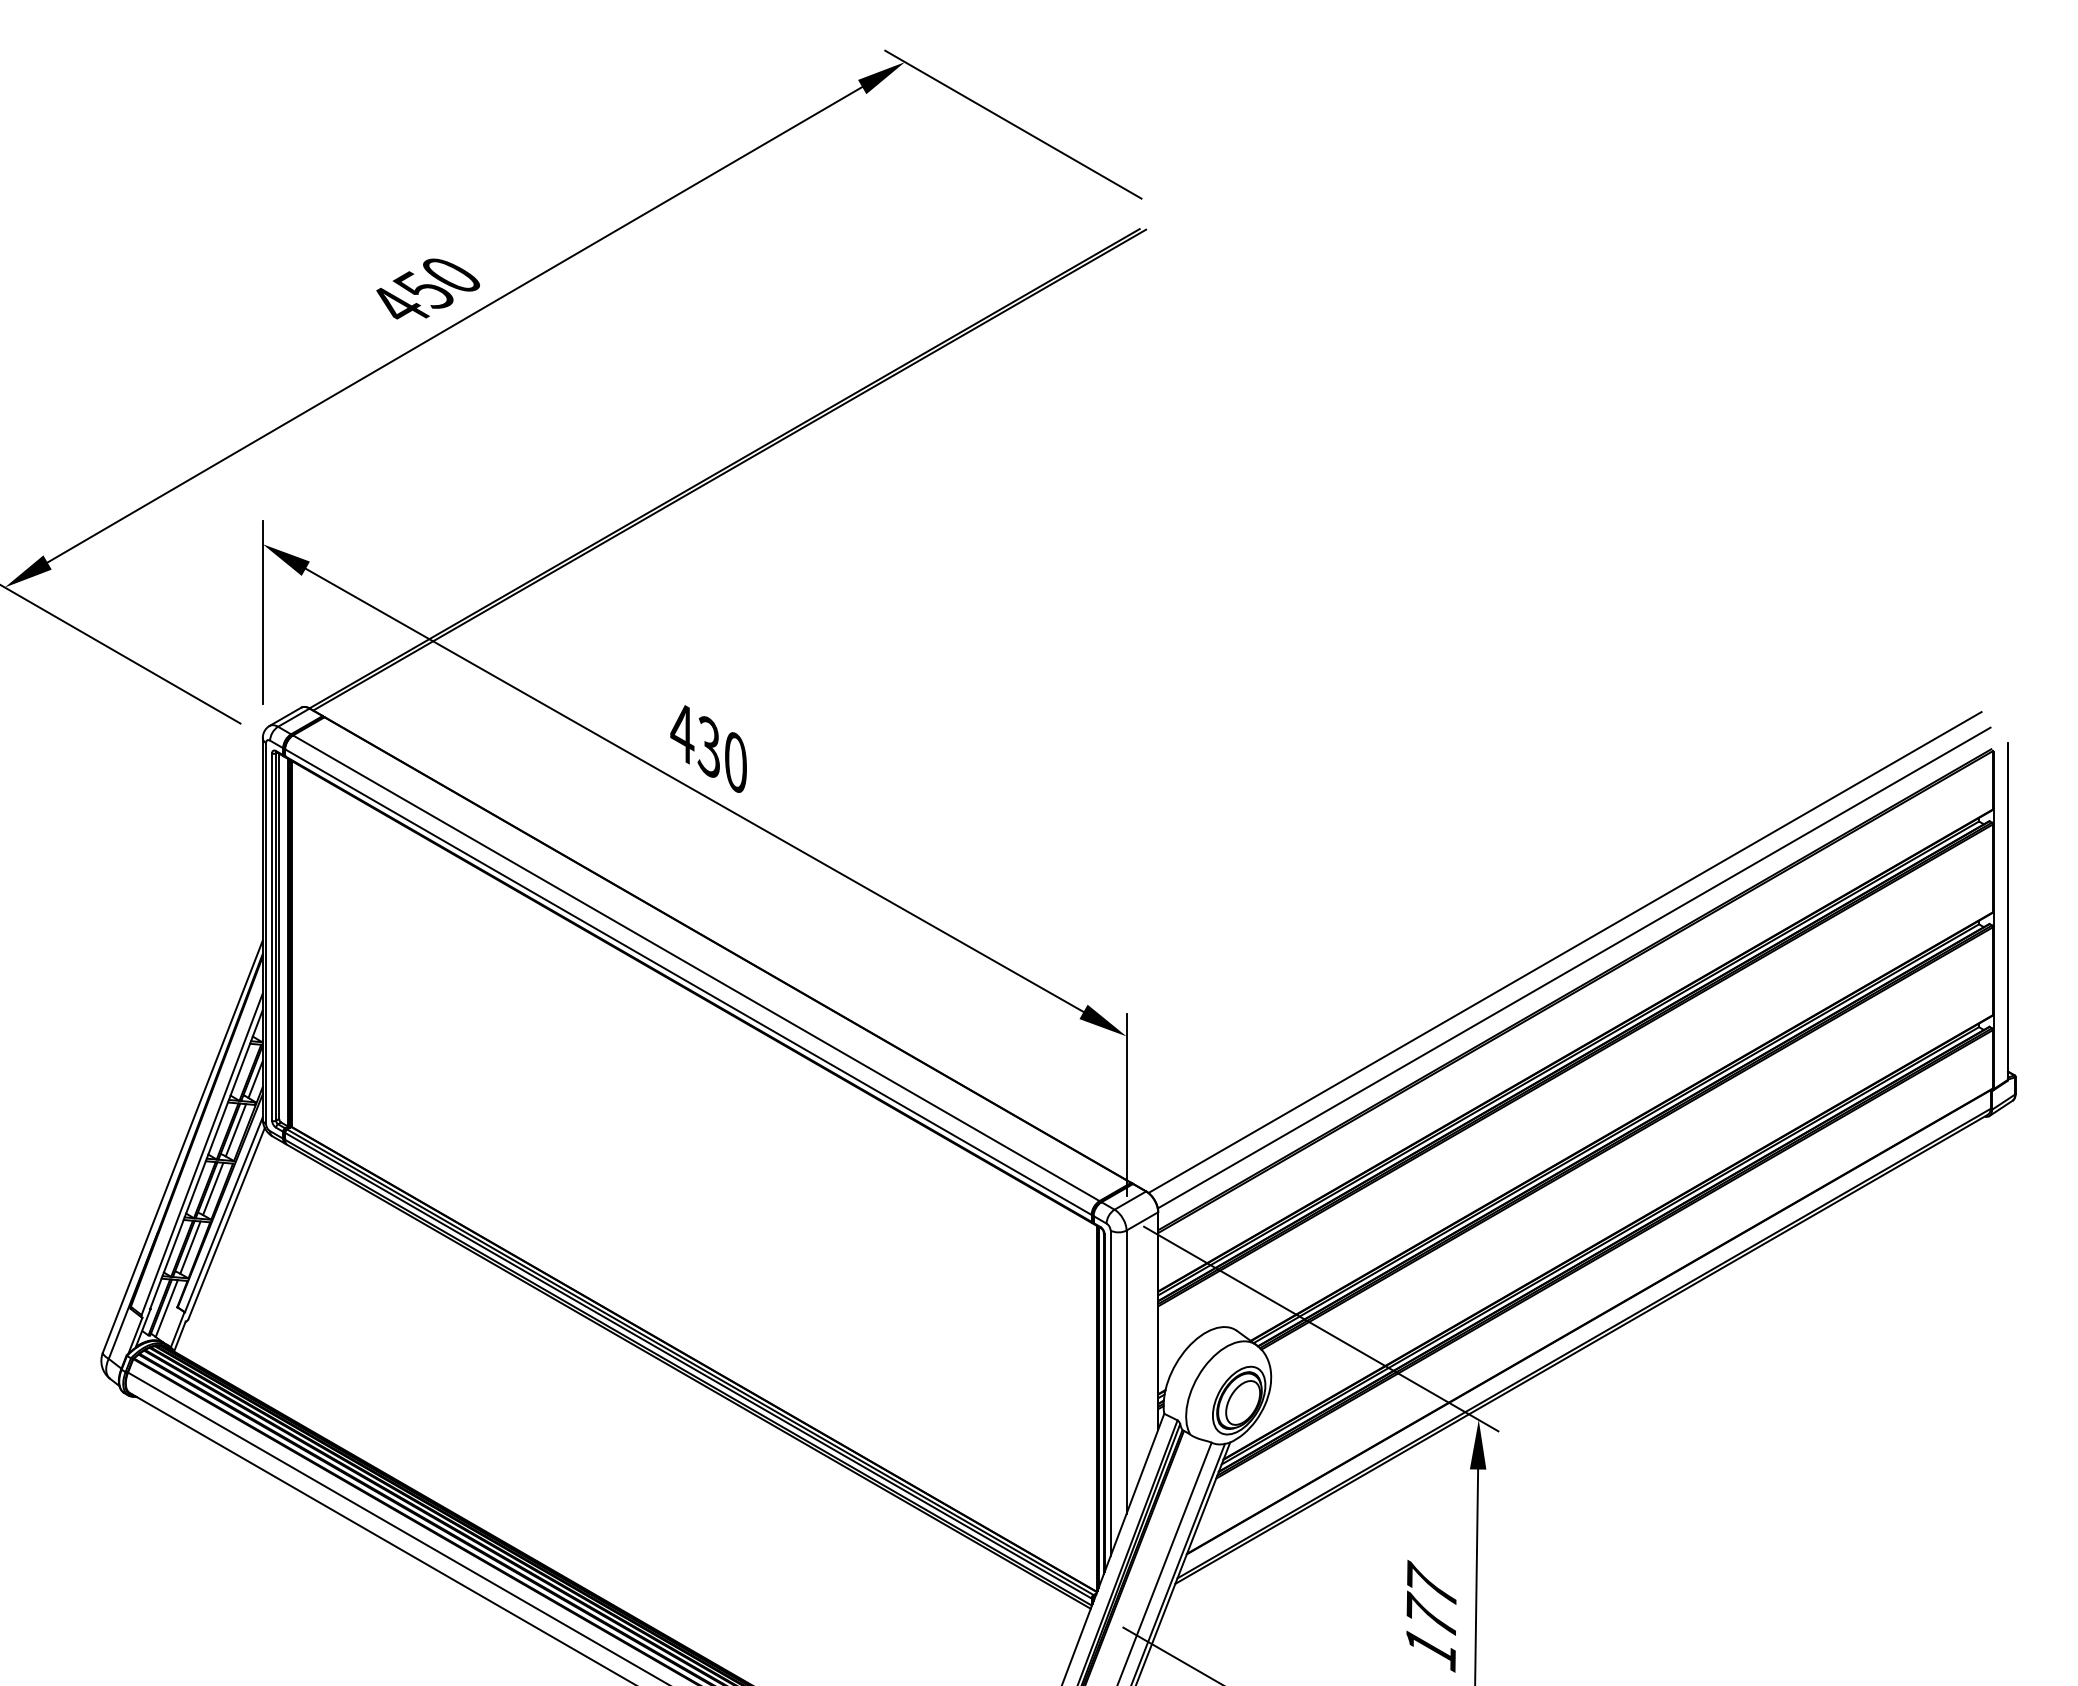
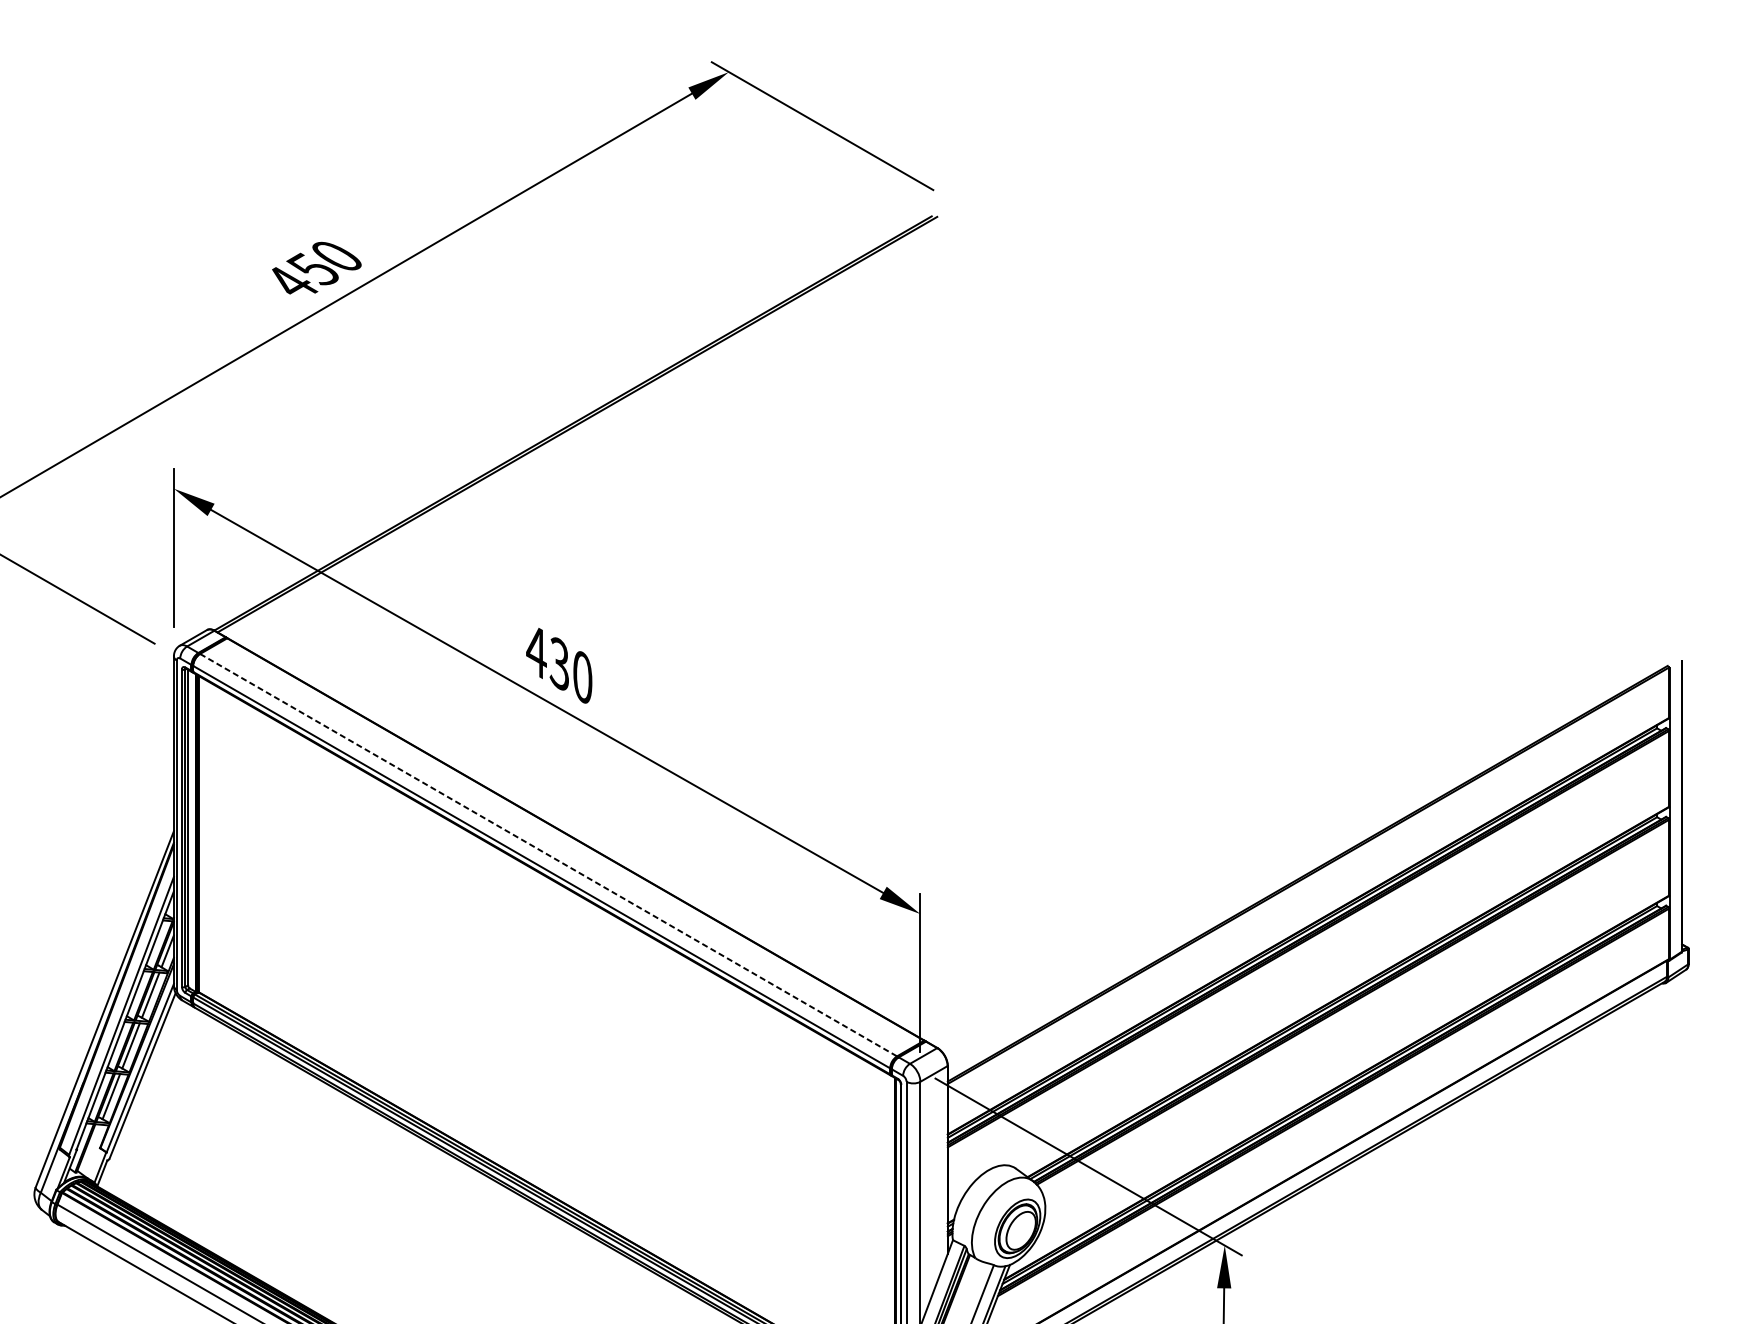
line: (1564, 952) -> (1298, 841), removed
line: (1573, 967) -> (1306, 854), removed
line: (696, 968) -> (548, 855), solid -> dashed
line: (166, 1308) -> (90, 1149), removed

